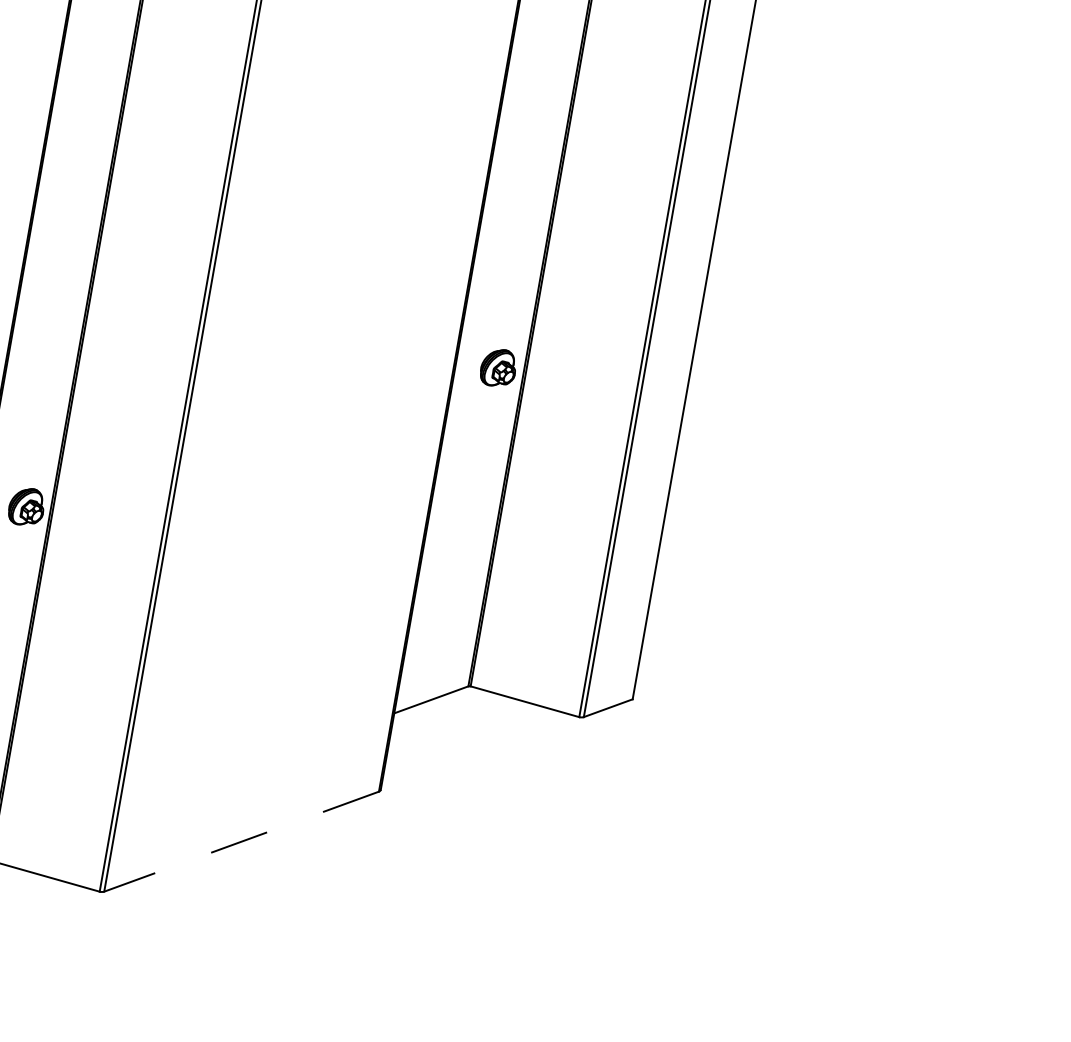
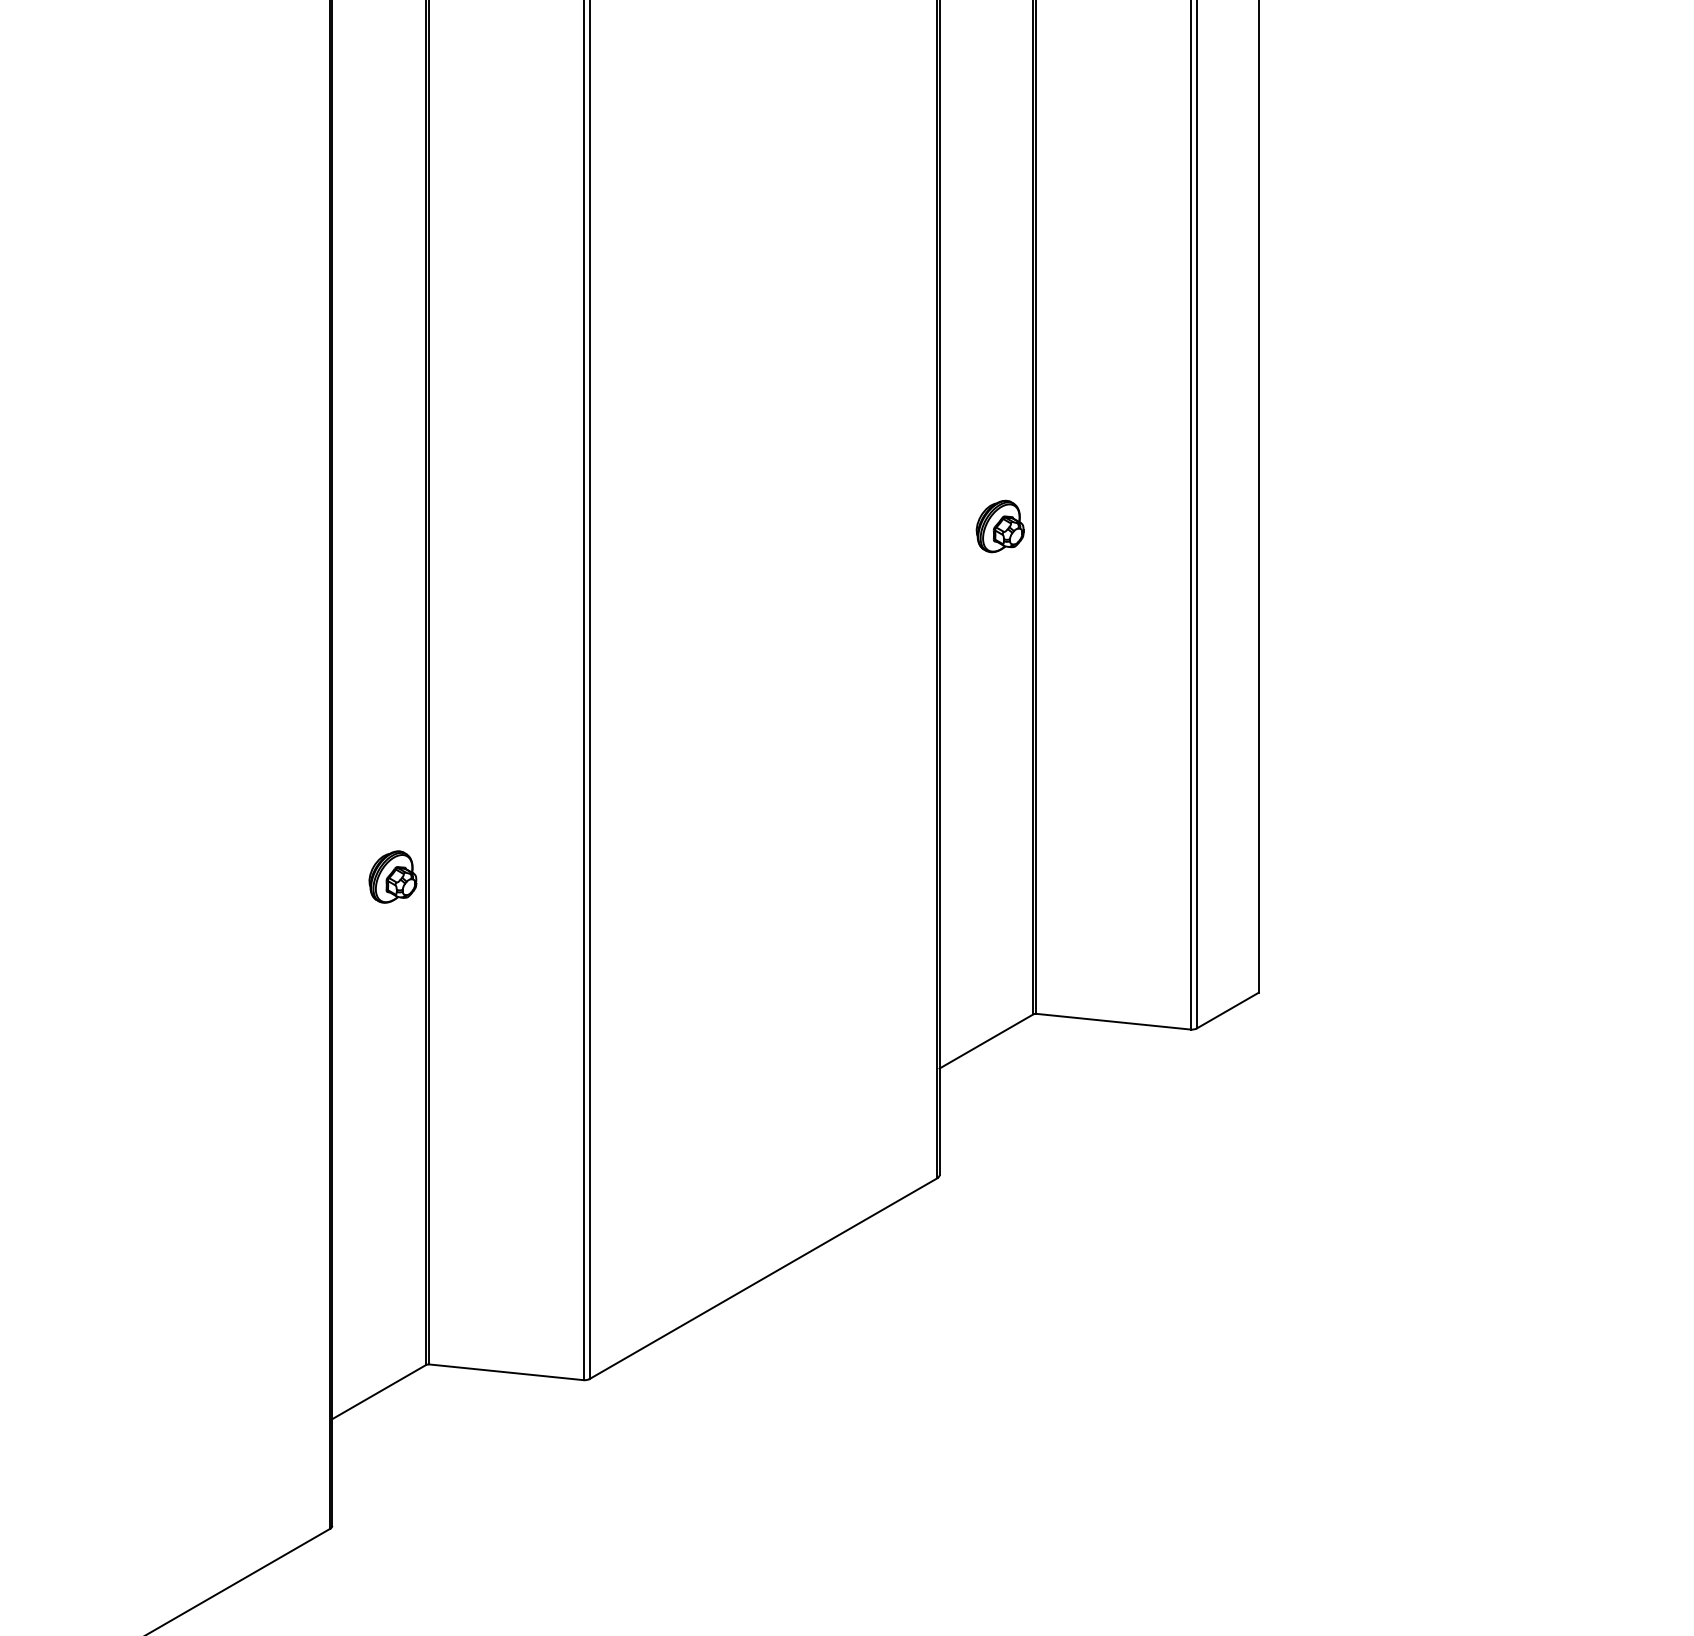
part: (498, 367) -> (999, 526), moved
line: (241, 841) -> (763, 1278), dashed -> solid

